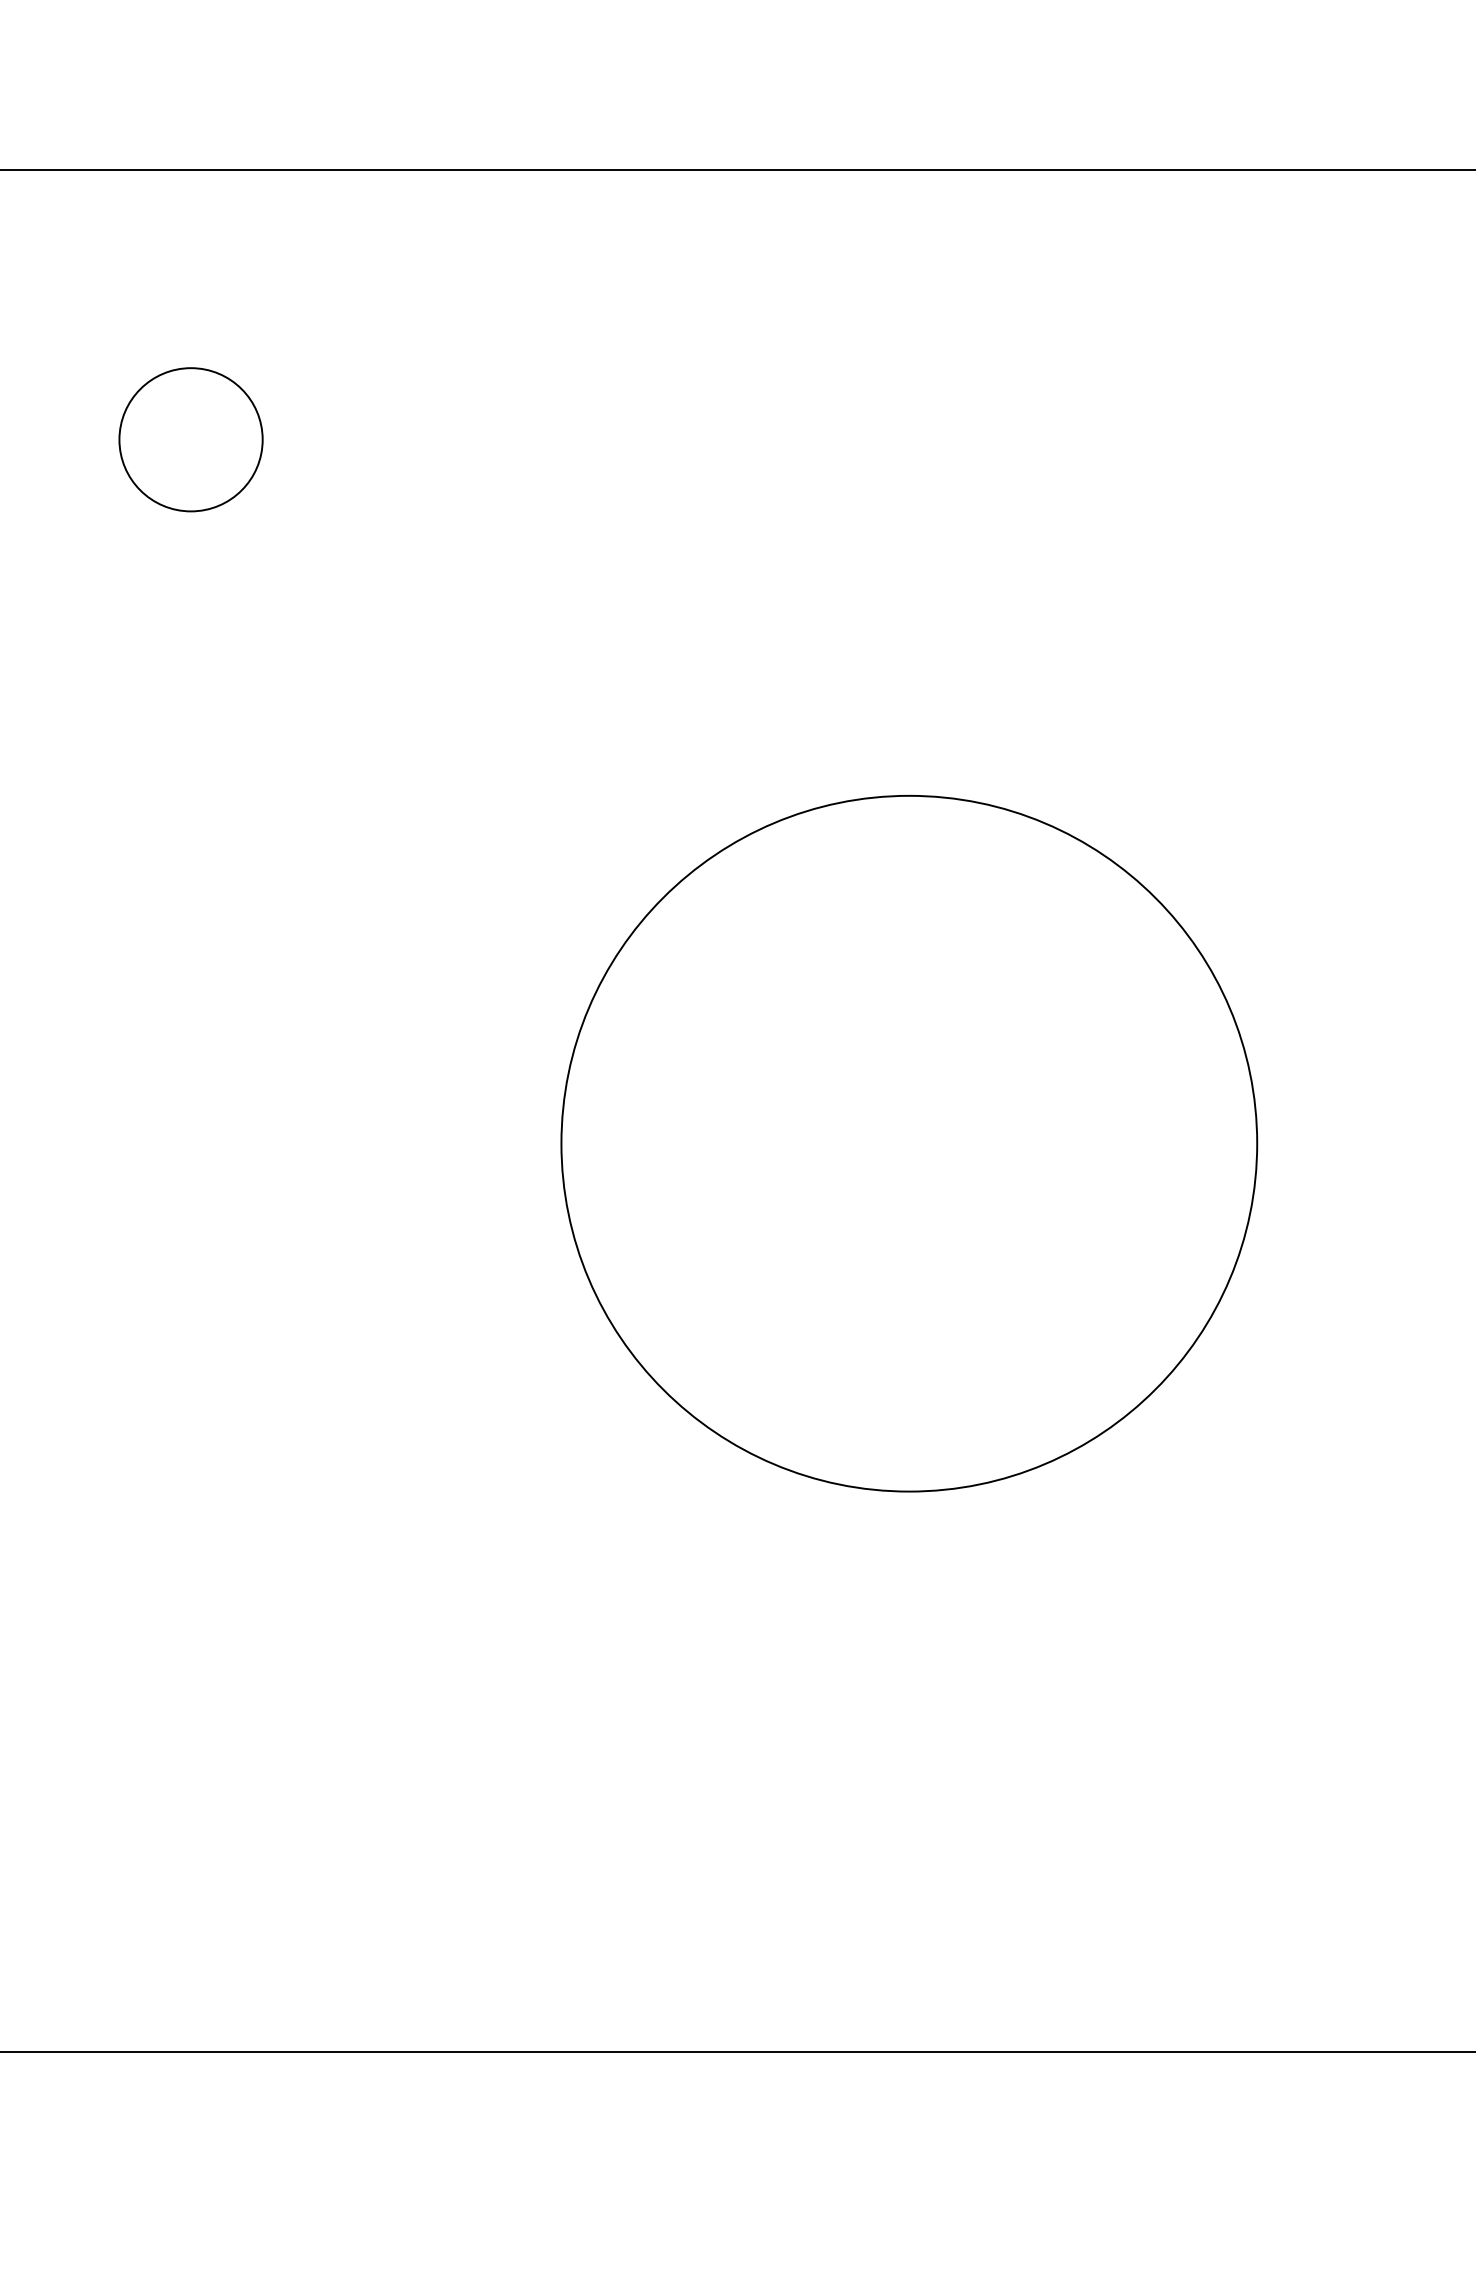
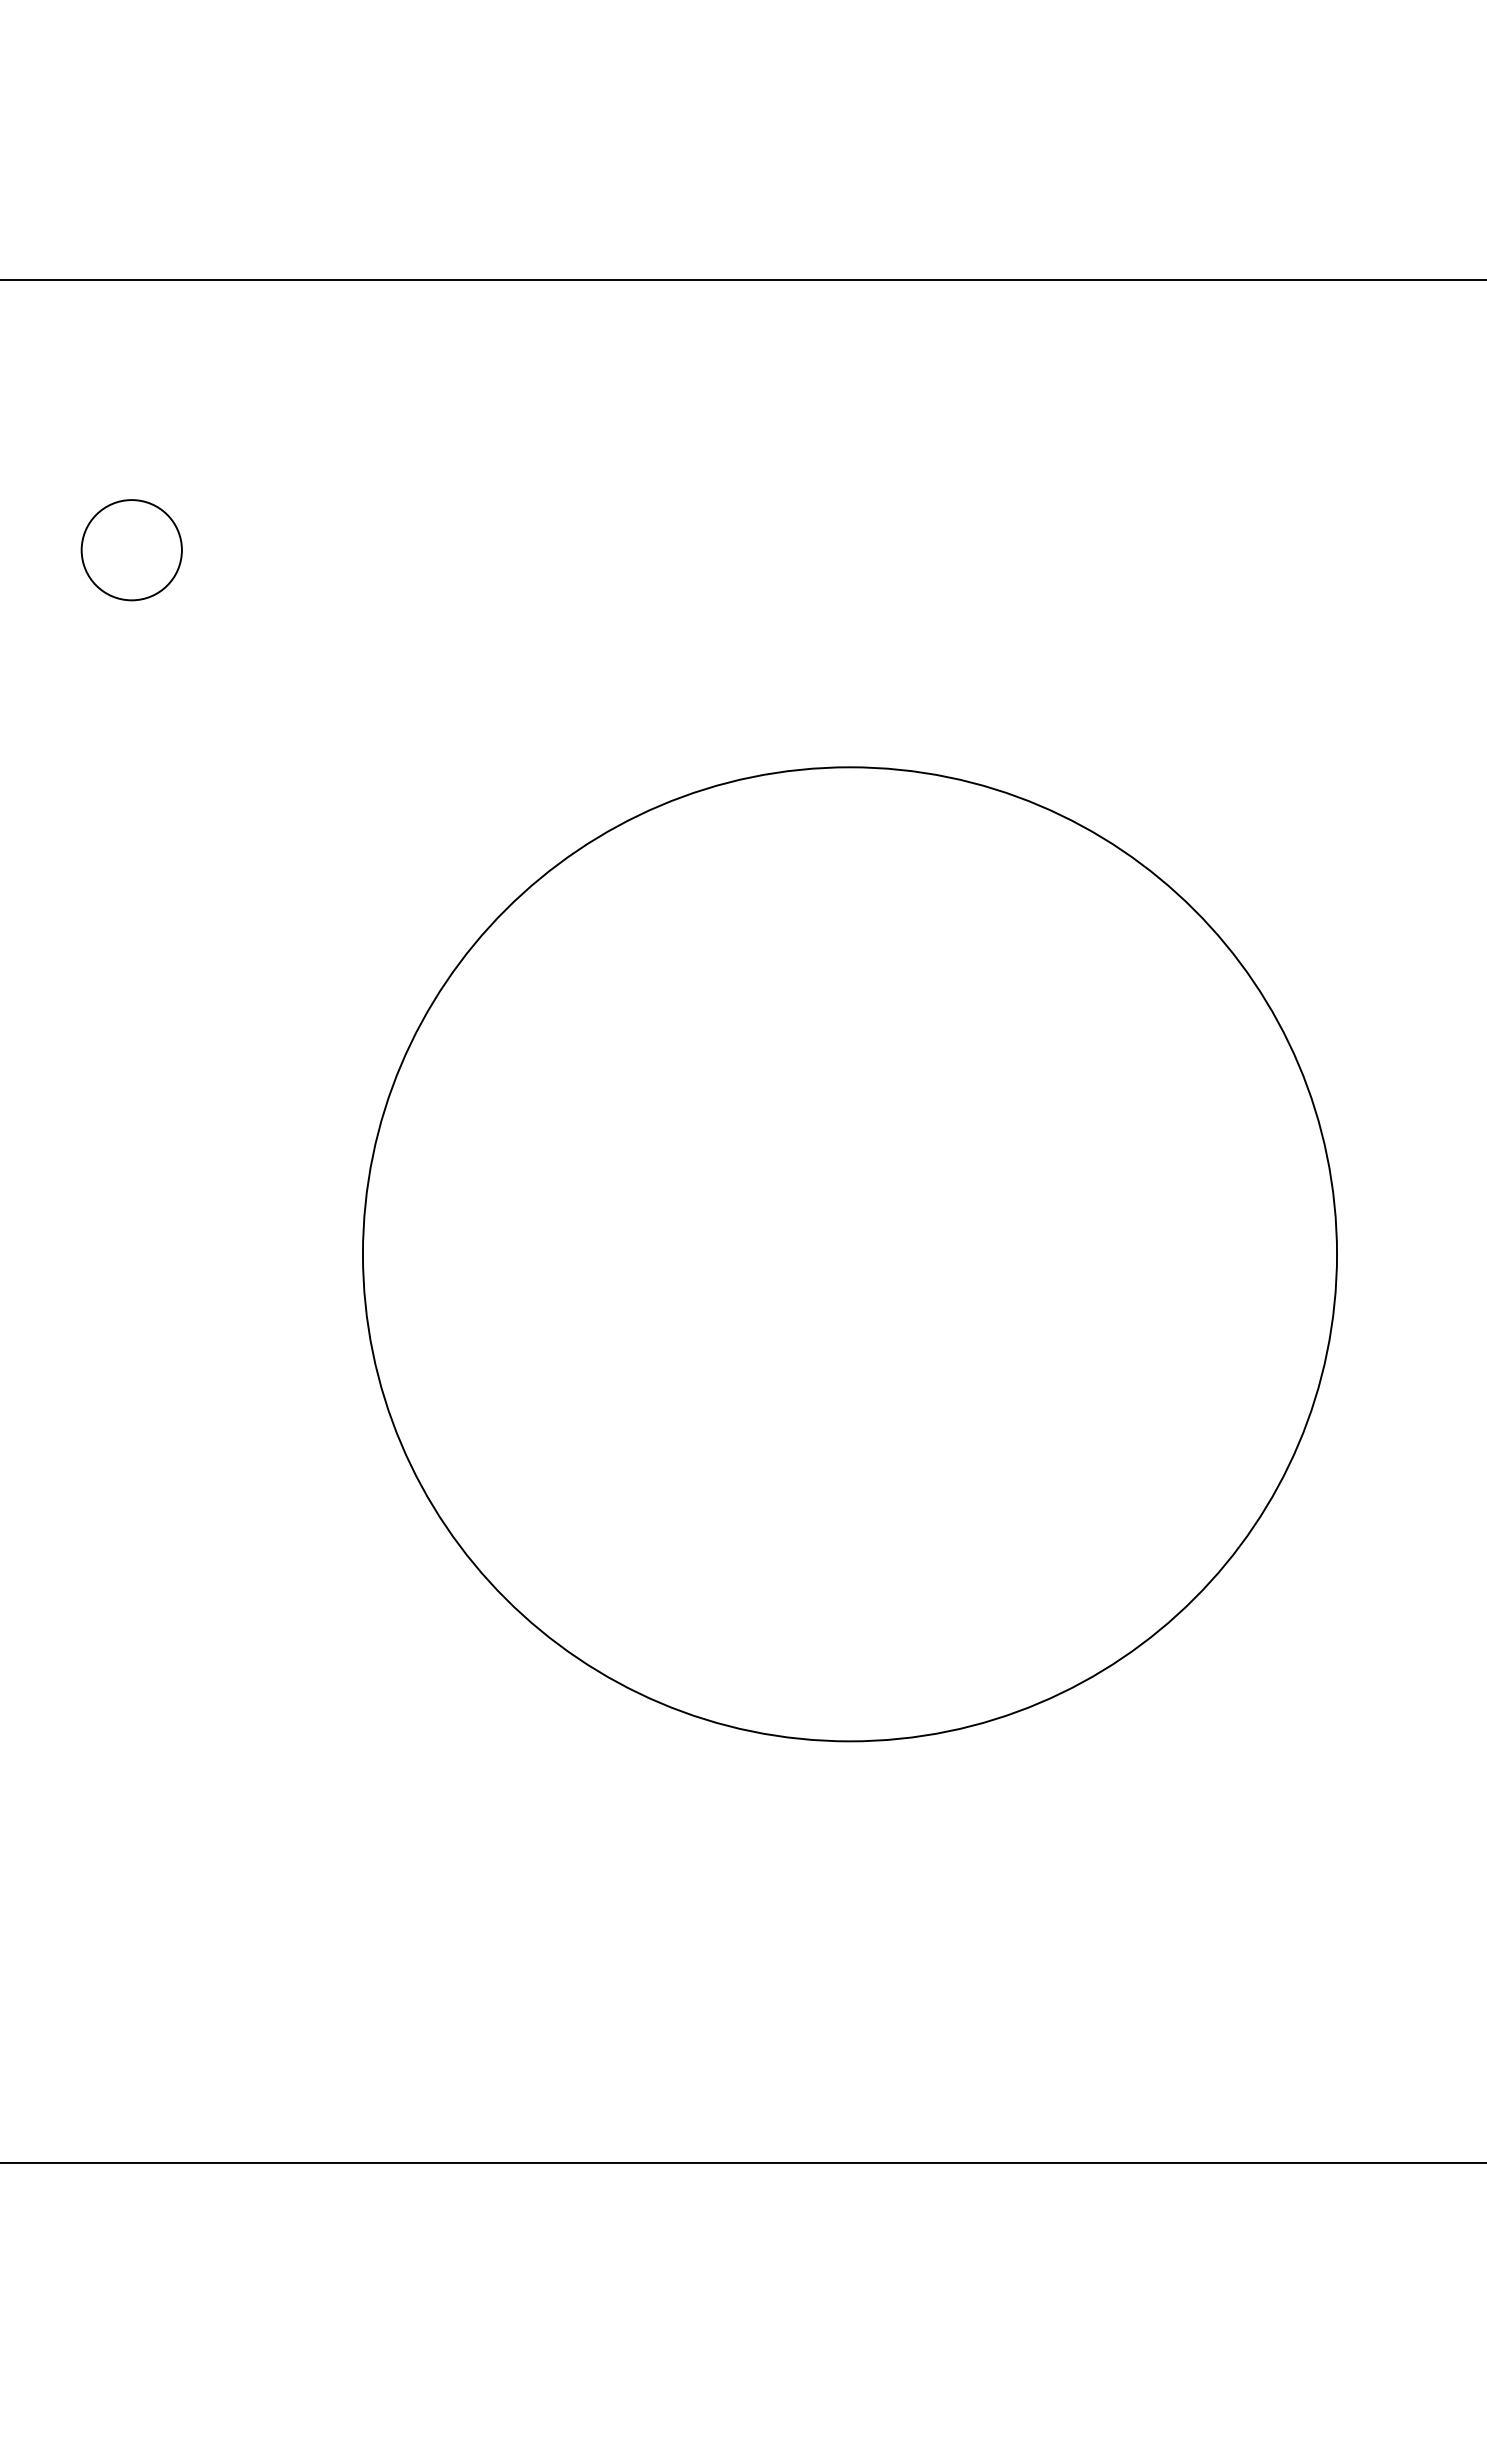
circle: (190, 438) -> (131, 549), size x0.7
circle: (908, 1142) -> (849, 1253), size x1.4

